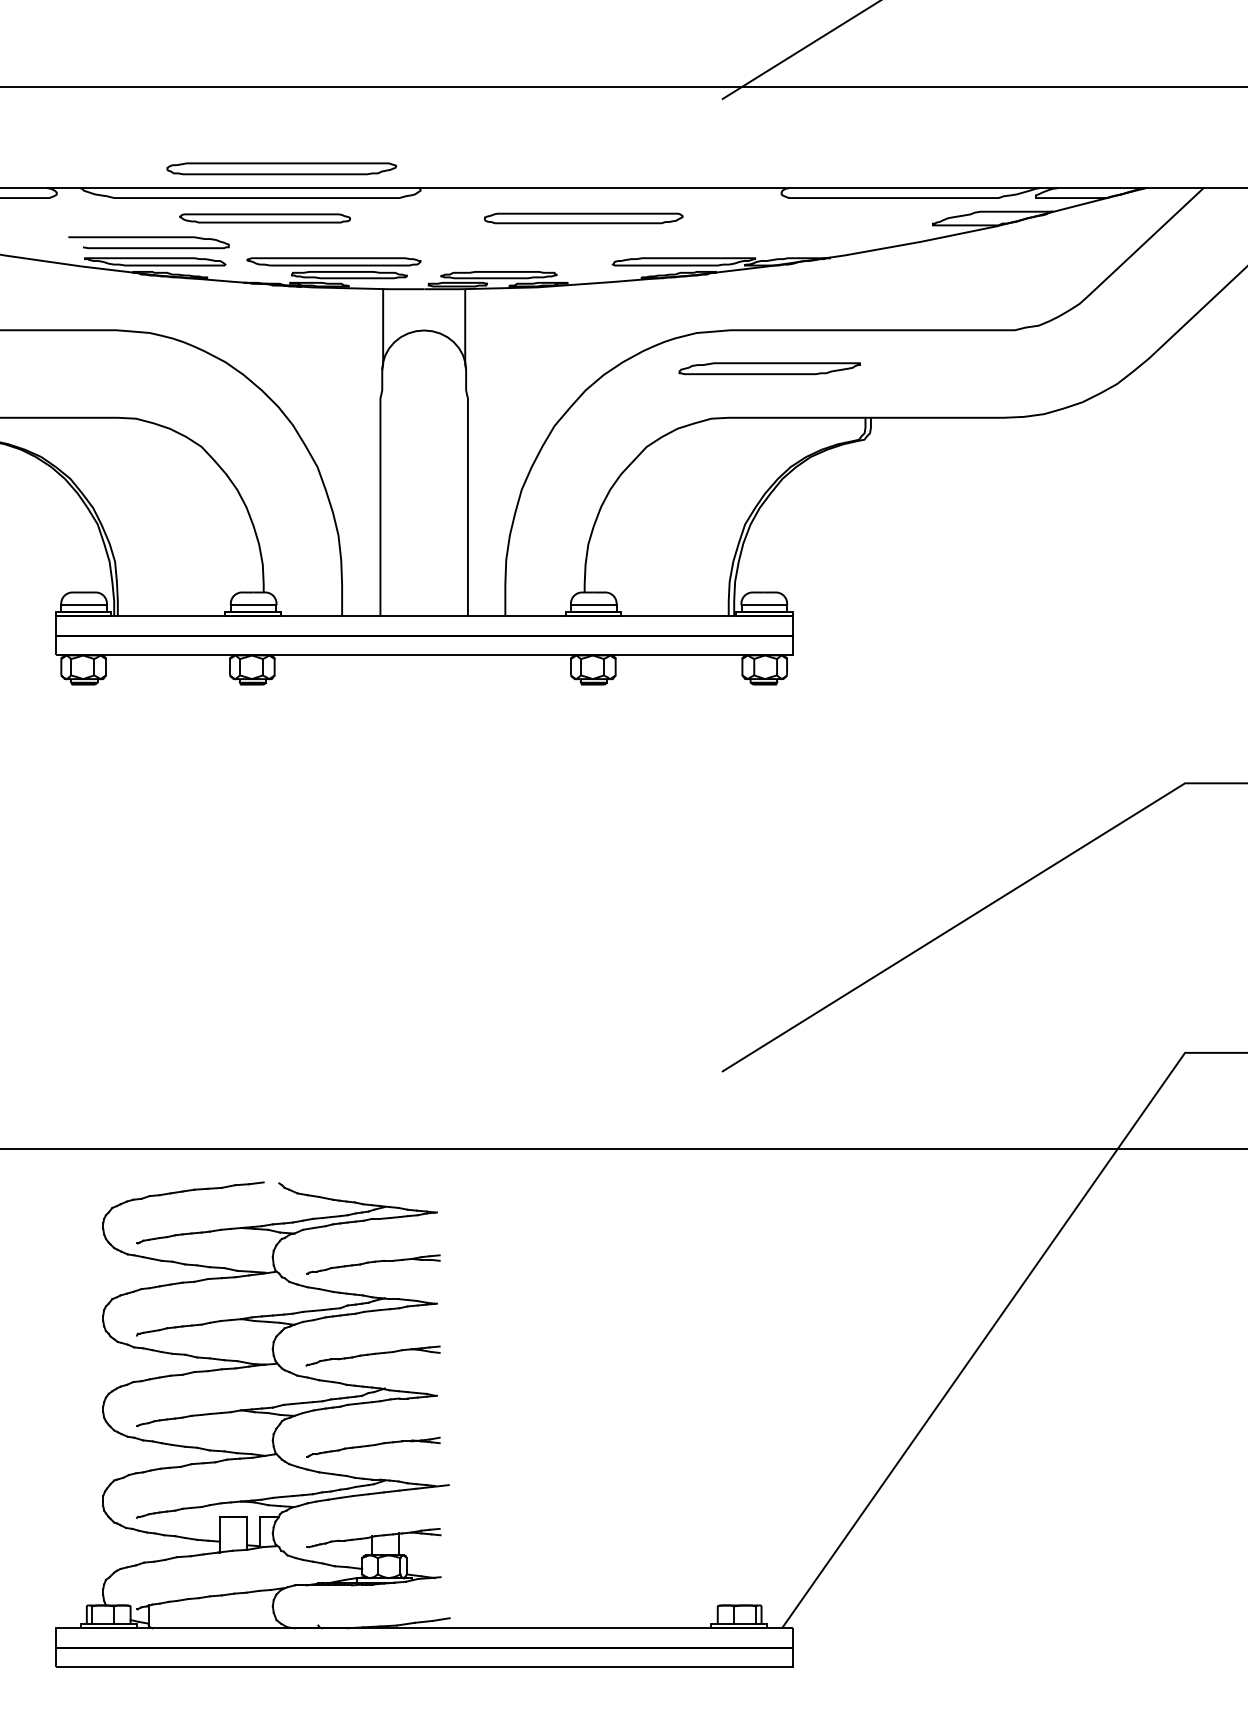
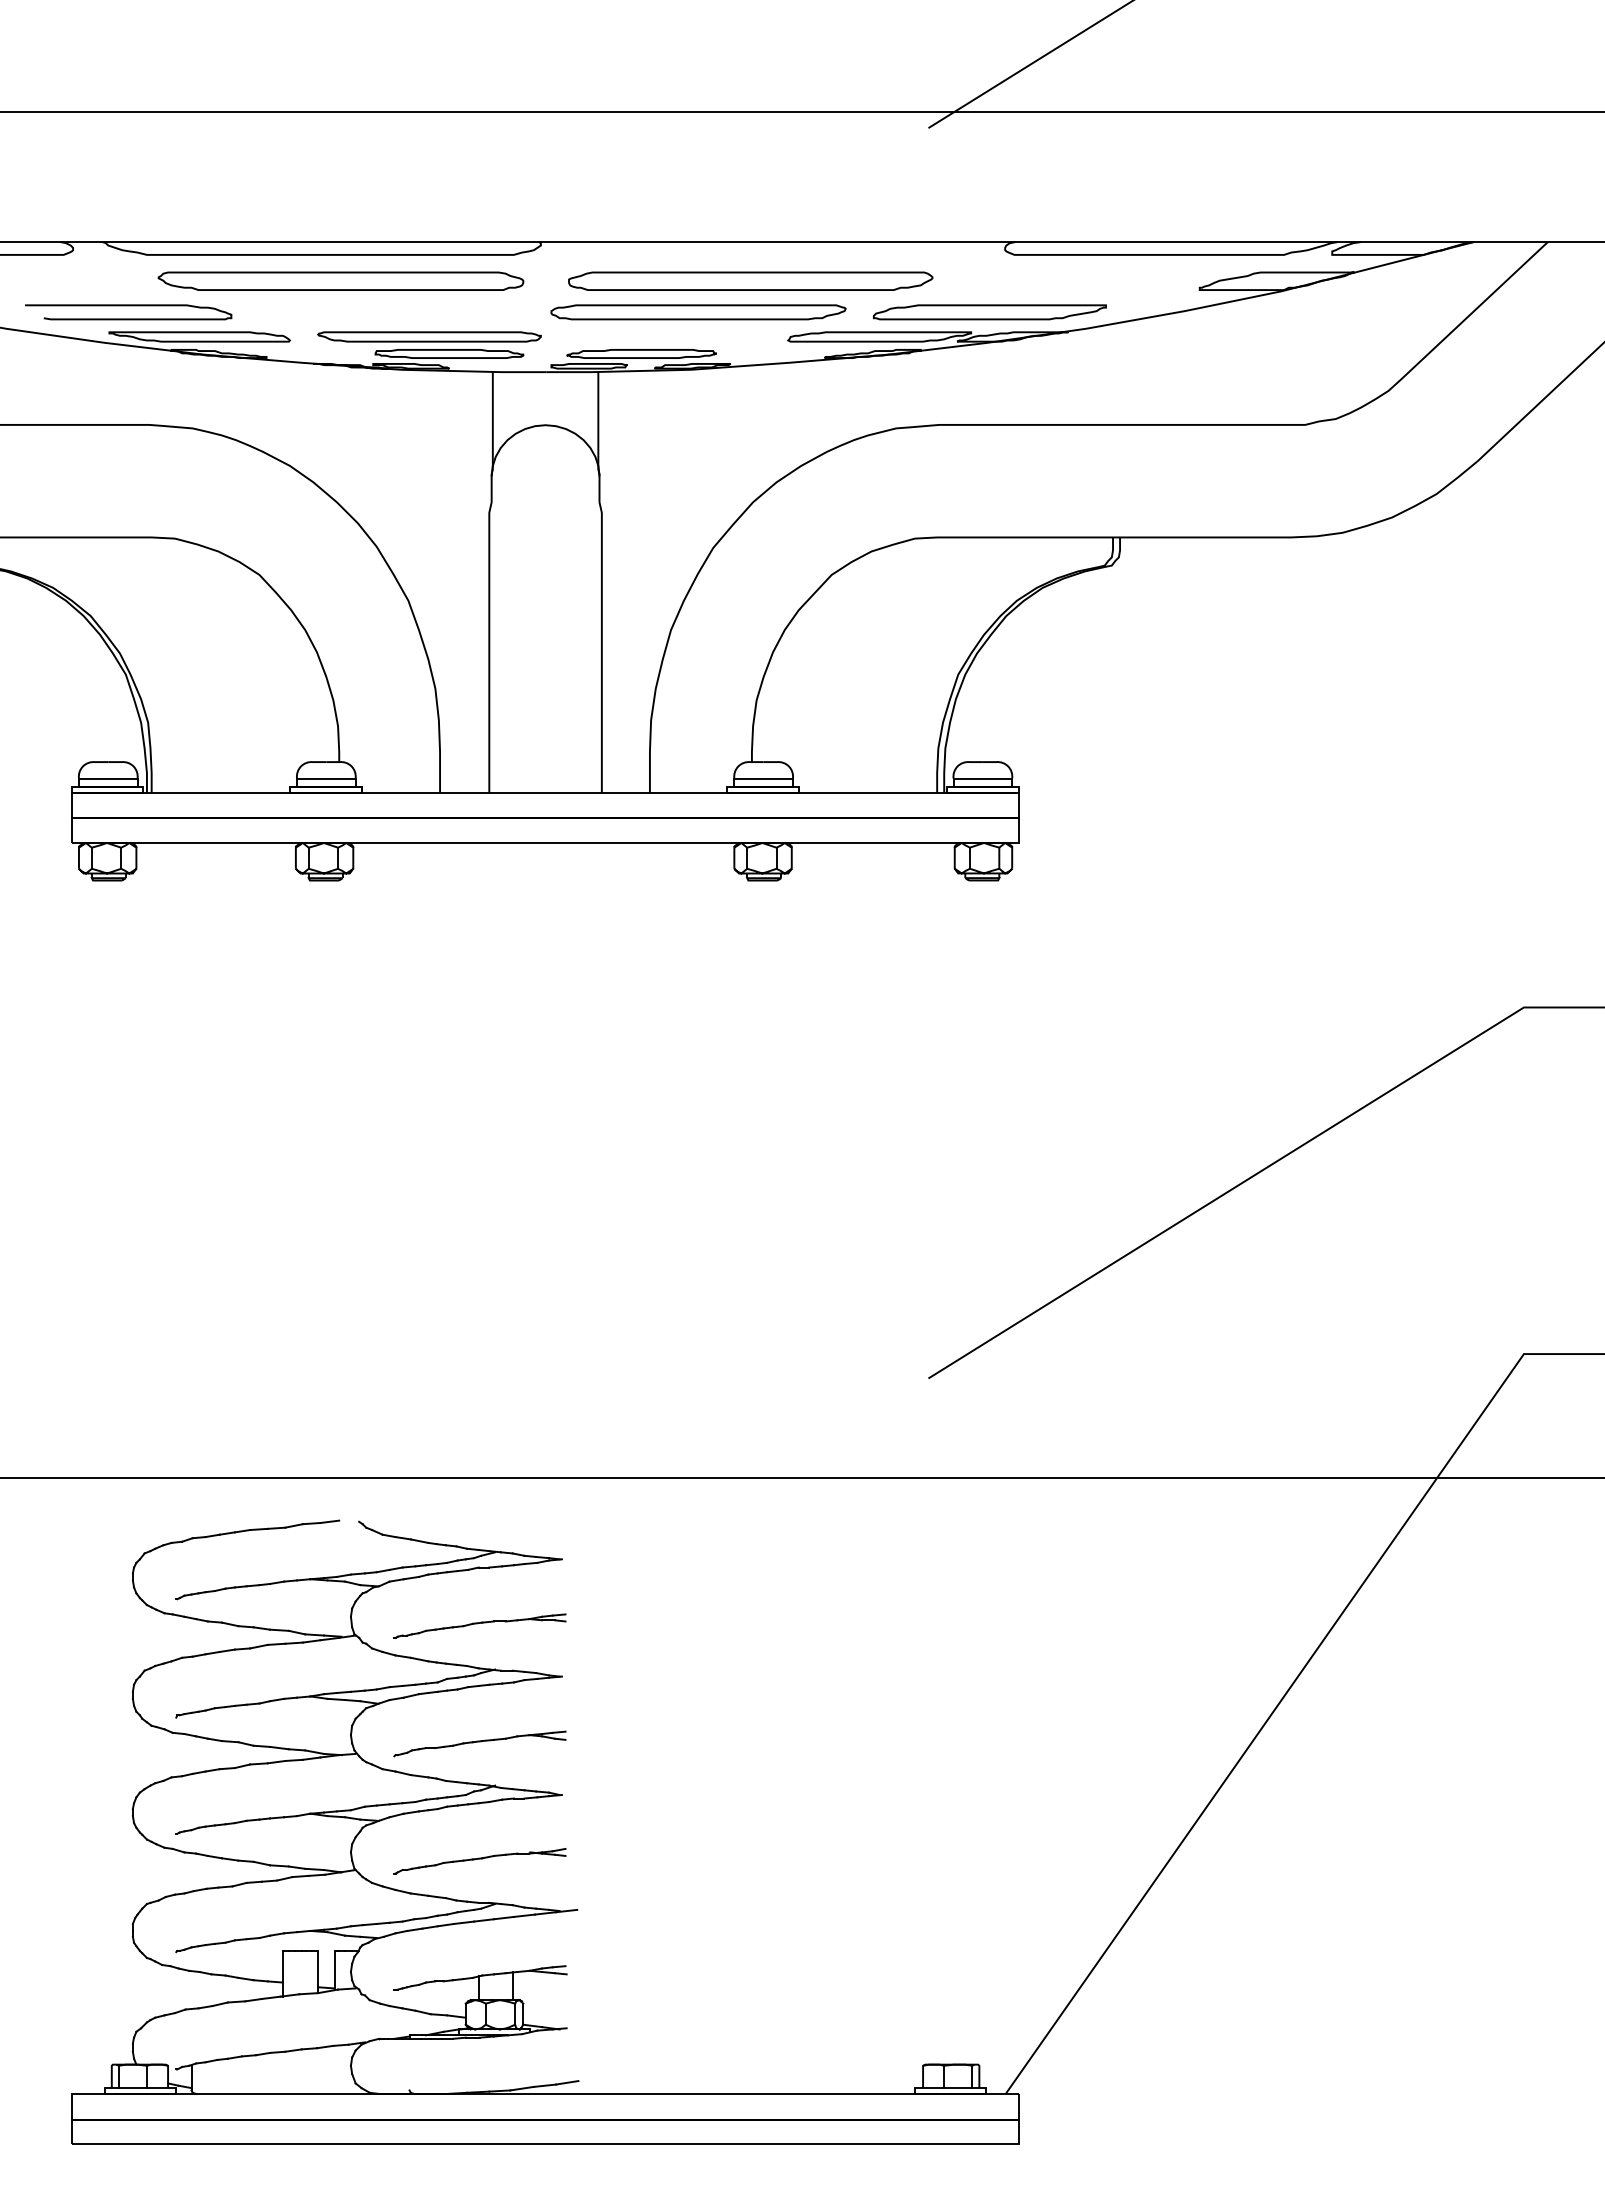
part: (281, 168) -> (698, 312), moved
part: (264, 217) -> (340, 280), size x1.67
part: (583, 217) -> (750, 280), size x1.43
curve: (148, 238) -> (128, 306), moved
part: (769, 368) -> (989, 312), moved

